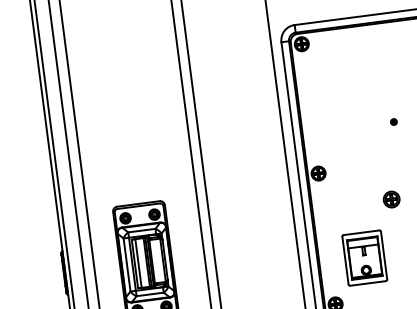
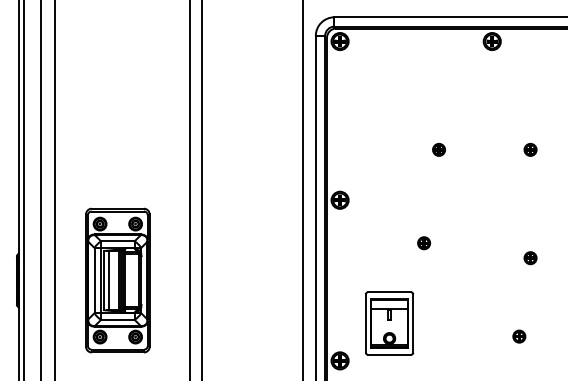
part: (393, 121) -> (438, 149), size x1.67
part: (391, 199) -> (423, 243), size x0.62
part: (364, 258) -> (389, 323), moved

